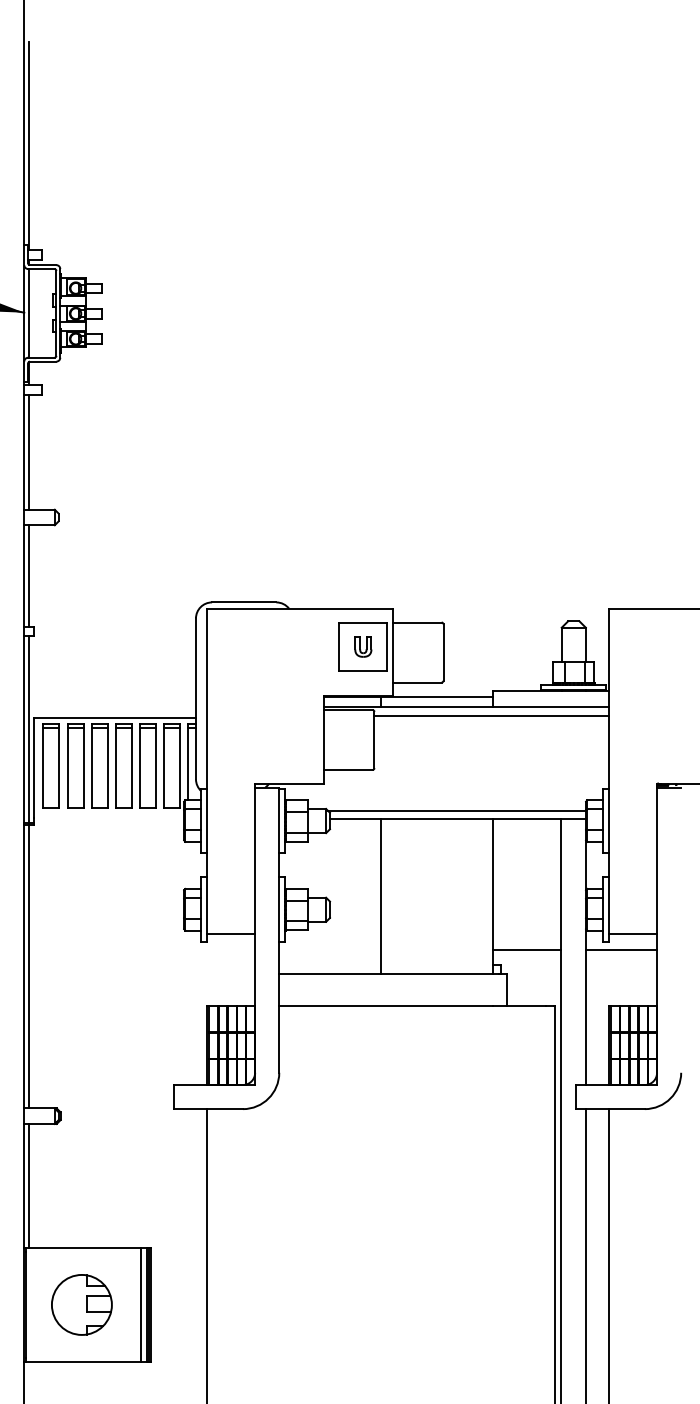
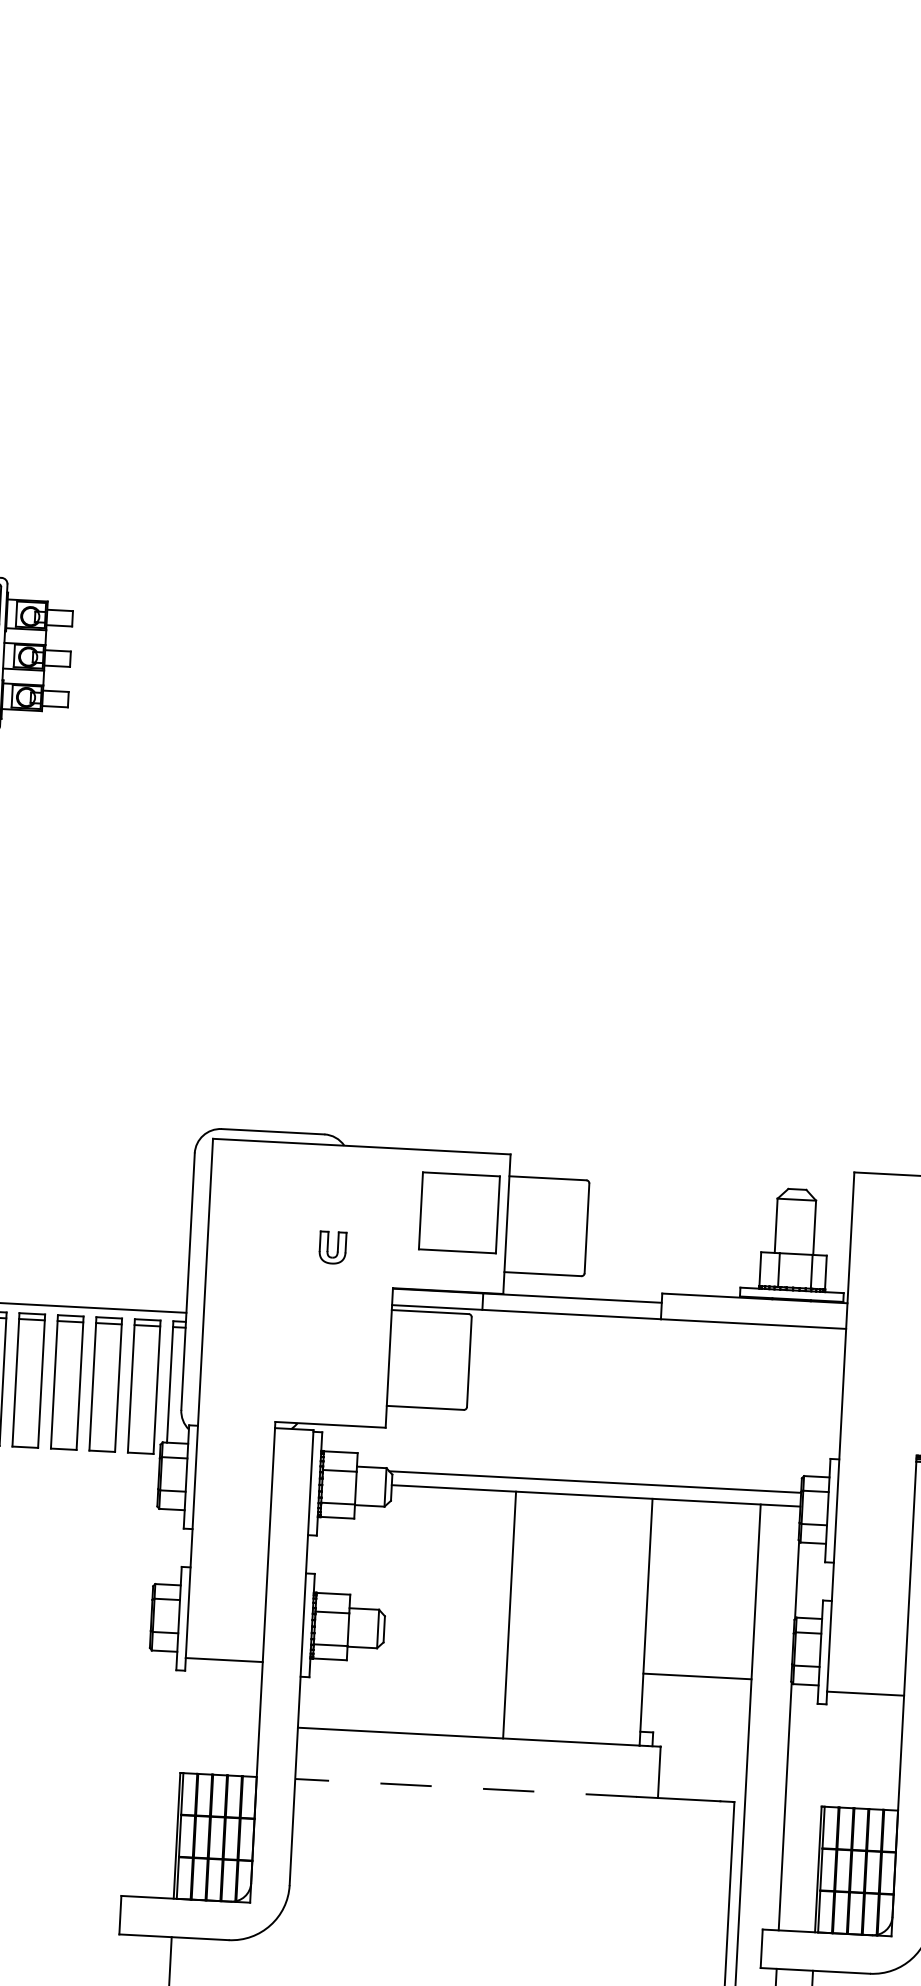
part: (363, 646) -> (333, 1247), moved
line: (491, 715) -> (658, 1332), removed
line: (380, 896) -> (509, 1614), moved
line: (527, 949) -> (697, 1675), moved
line: (621, 949) -> (846, 1717), removed
line: (385, 1006) -> (464, 1788), solid -> dashed

